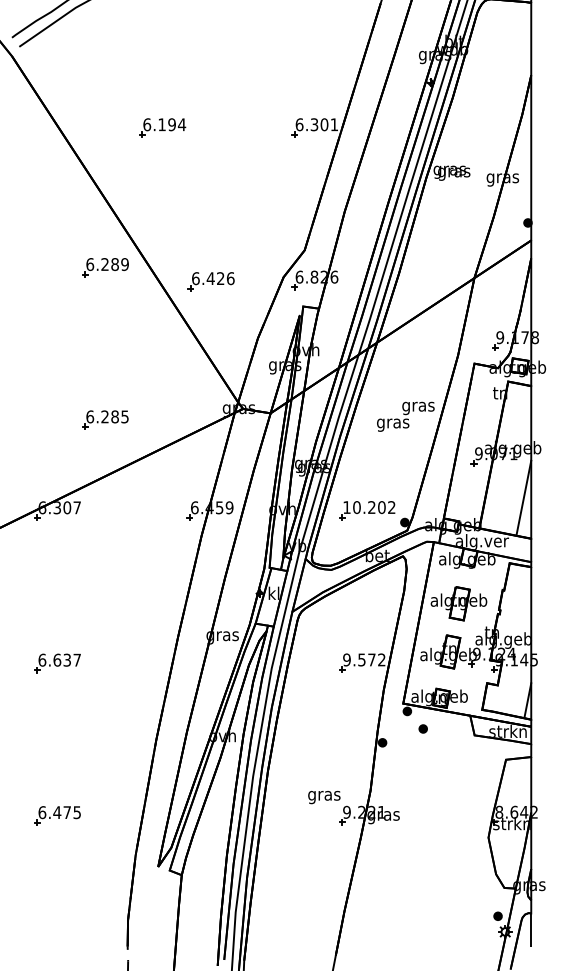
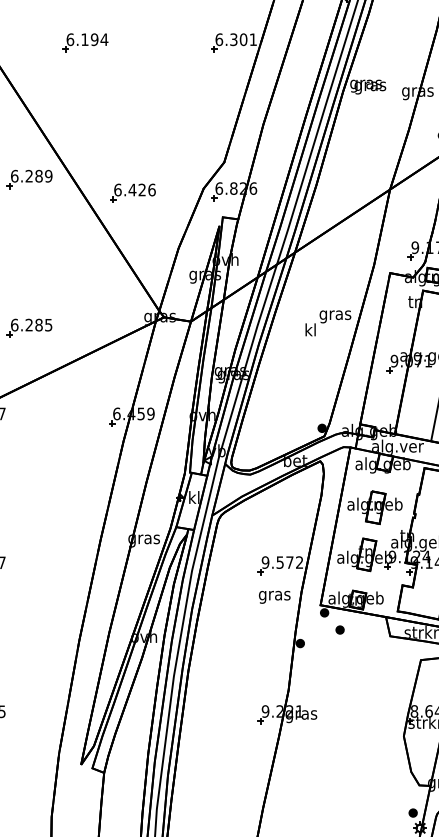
text: (393, 423) -> (311, 331), gras -> kl
part: (367, 510) -> (285, 416), removed
text: (324, 797) -> (274, 597), moved

